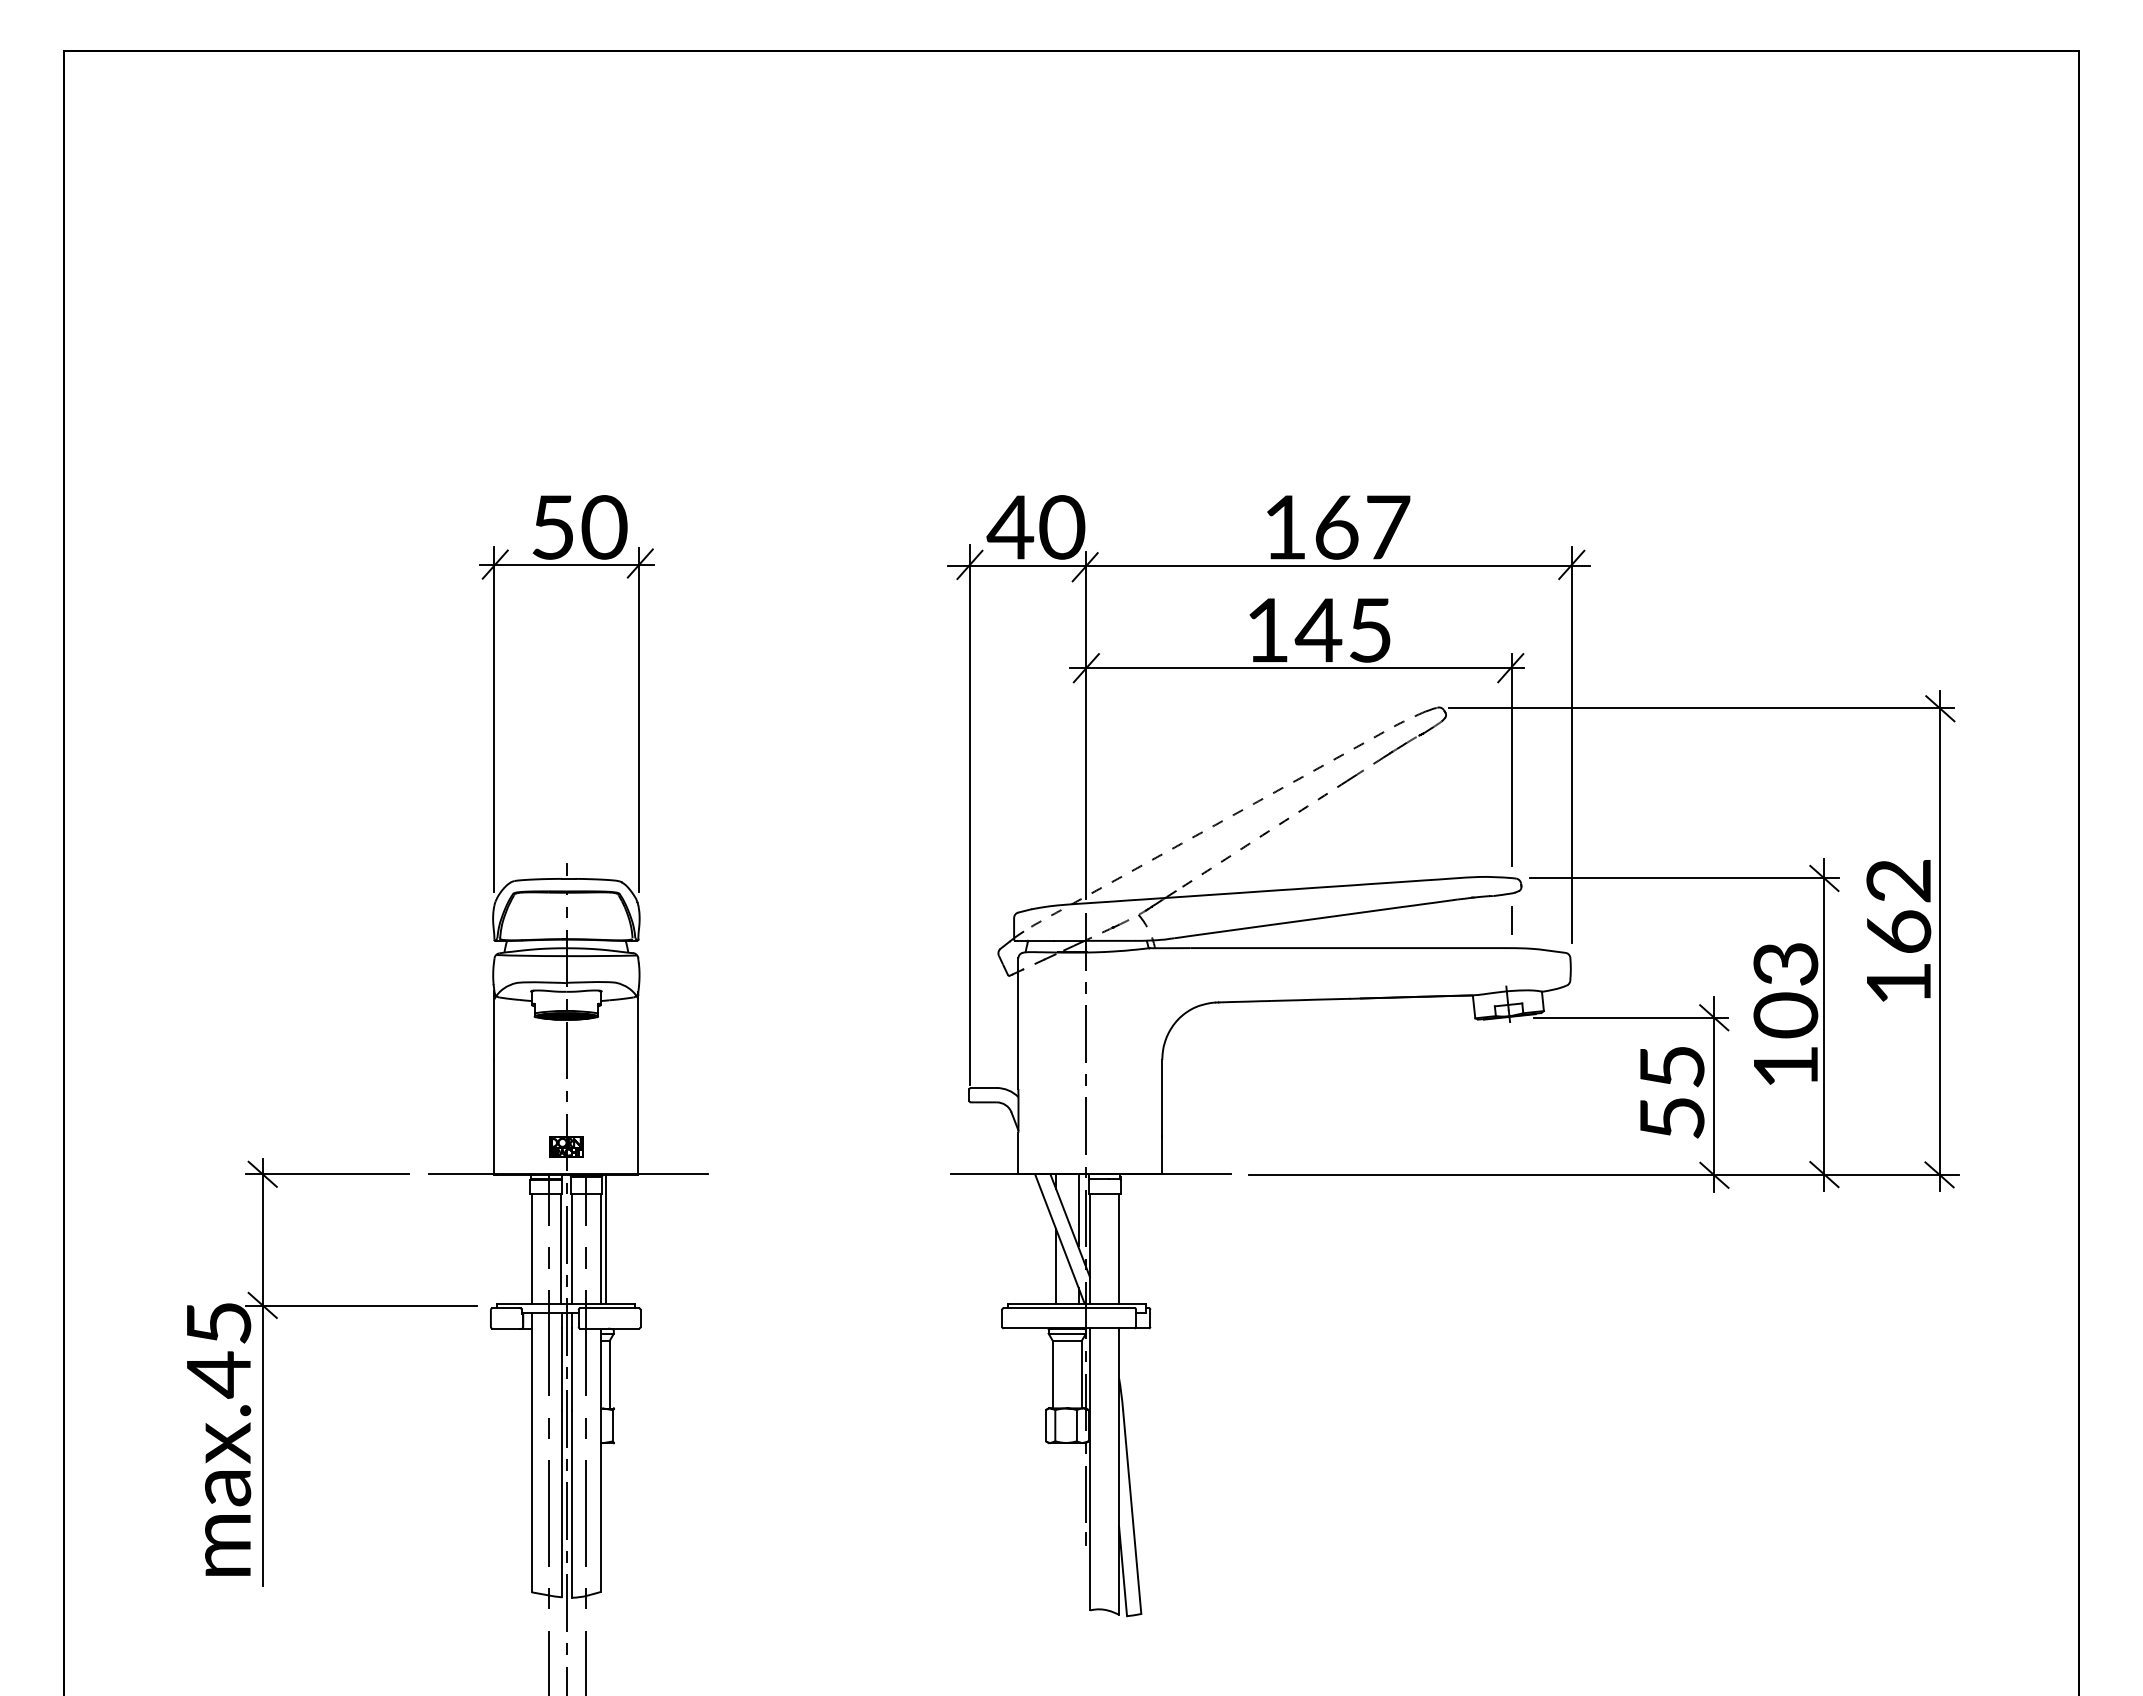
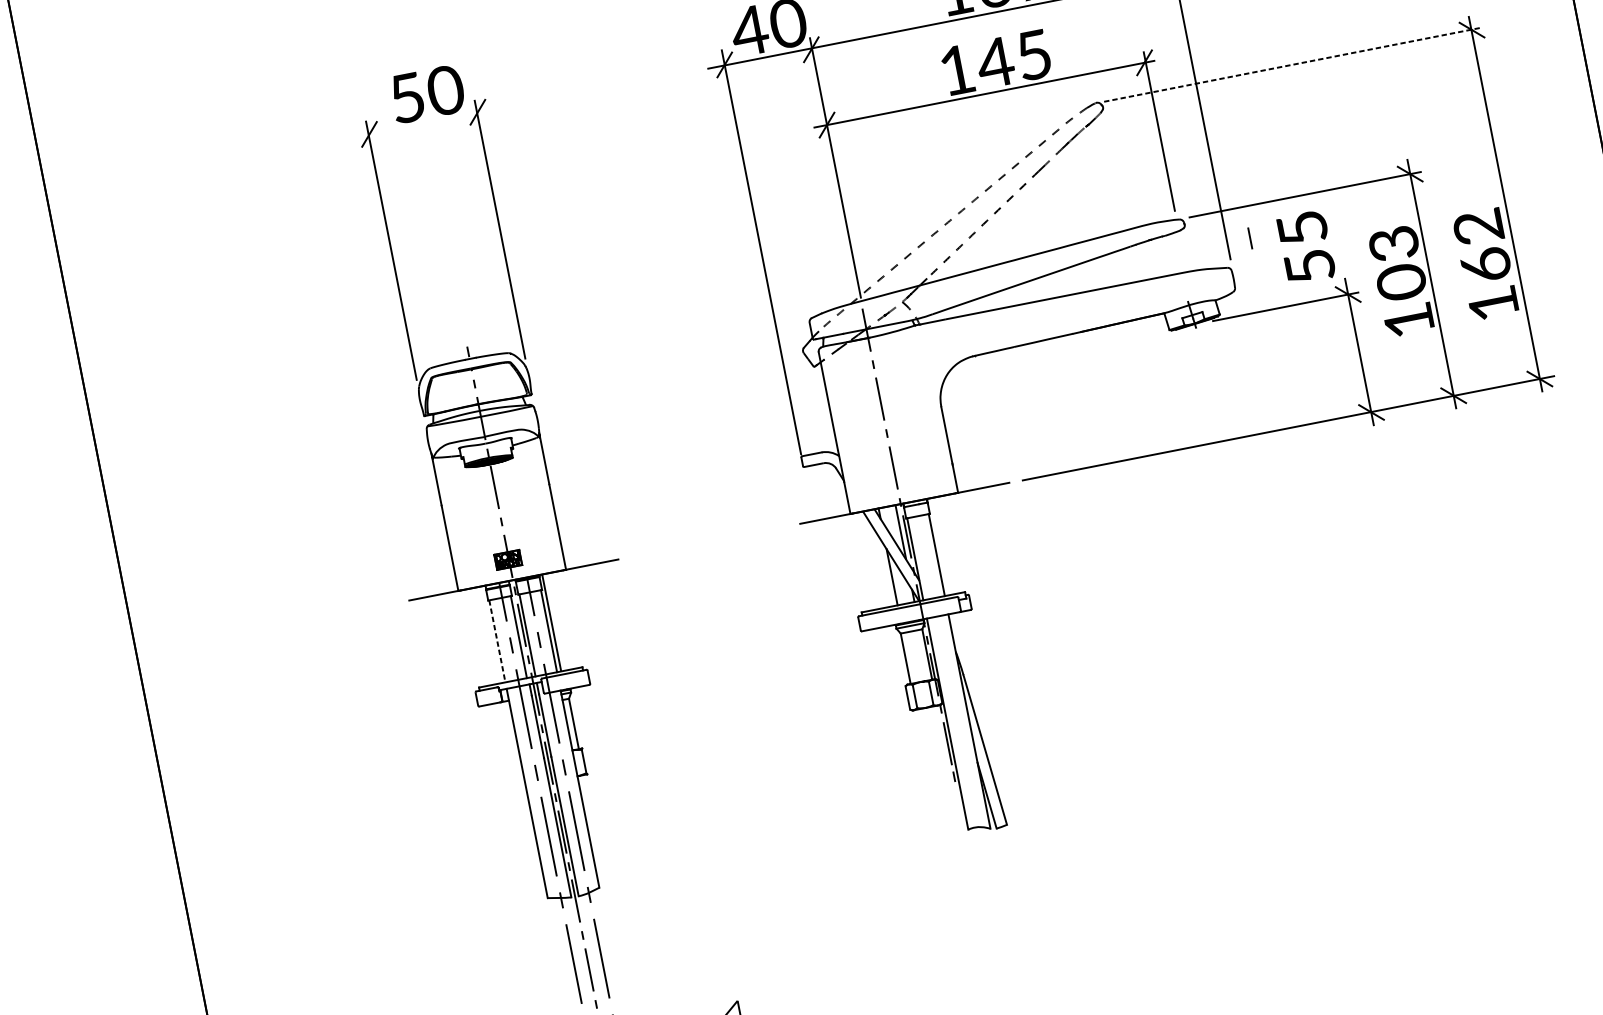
line: (566, 564) -> (422, 123), removed
line: (1701, 708) -> (1293, 64), solid -> dashed
line: (1511, 920) -> (1249, 238), moved
text: (1898, 930) -> (1485, 264), moved
text: (1672, 1092) -> (1306, 247), moved
line: (531, 1249) -> (497, 641), solid -> dashed
part: (332, 1306) -> (356, 713), removed

